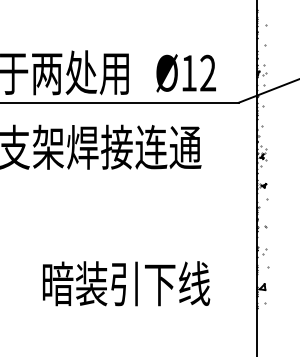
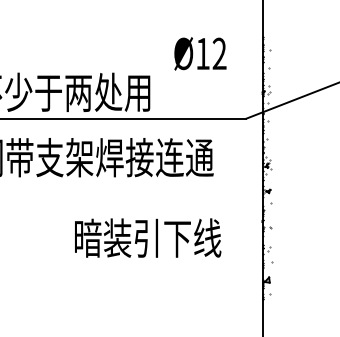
text: (186, 72) -> (200, 53), moved
text: (126, 283) -> (148, 237), moved

